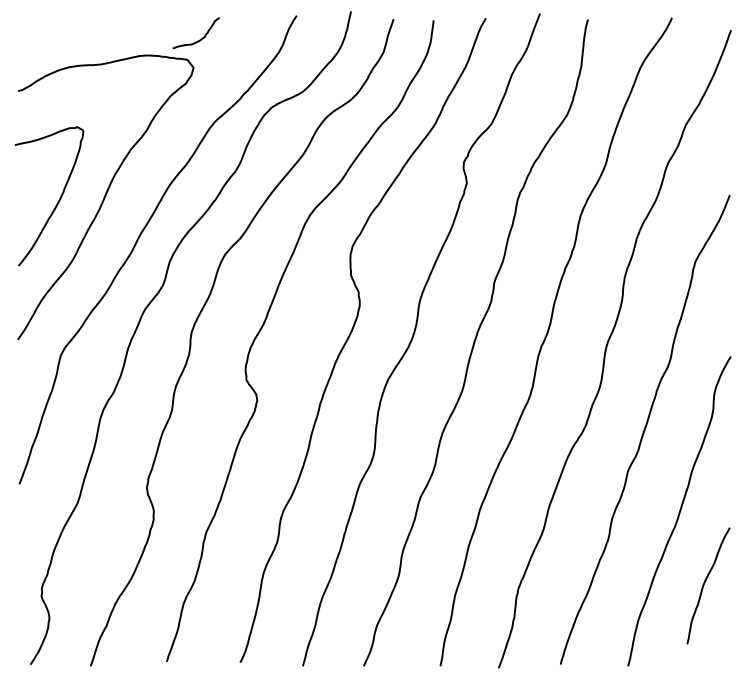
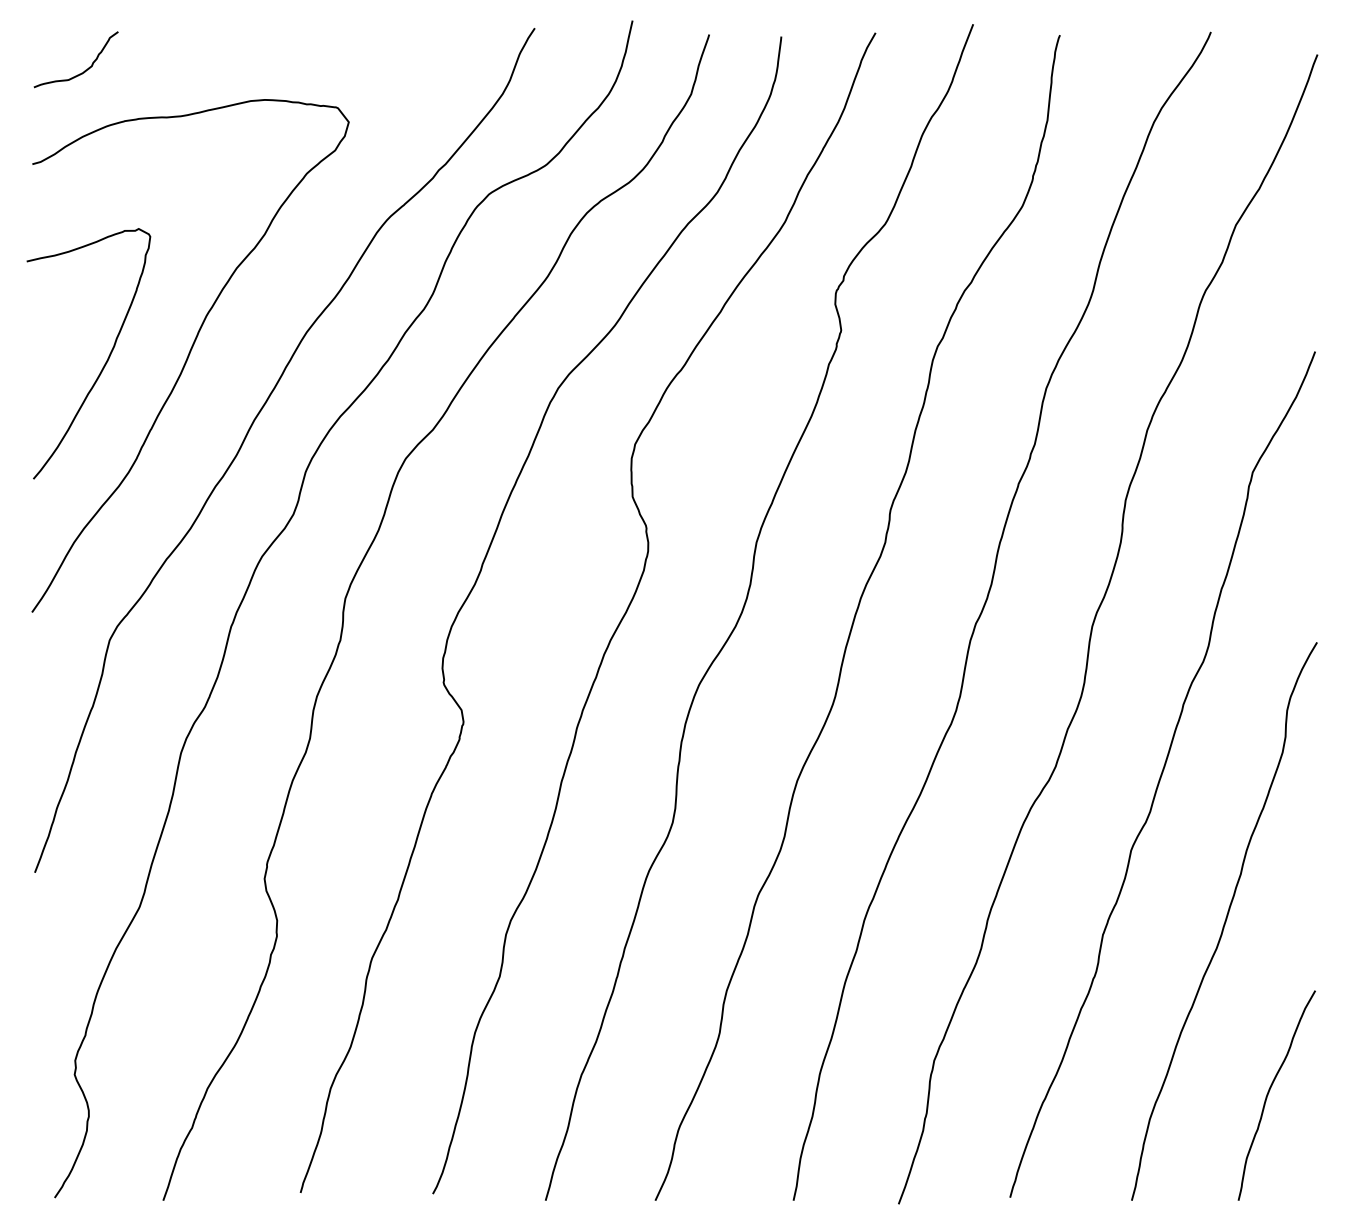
curve: (199, 39) -> (81, 71), moved
curve: (705, 583) -> (1271, 1091), moved

